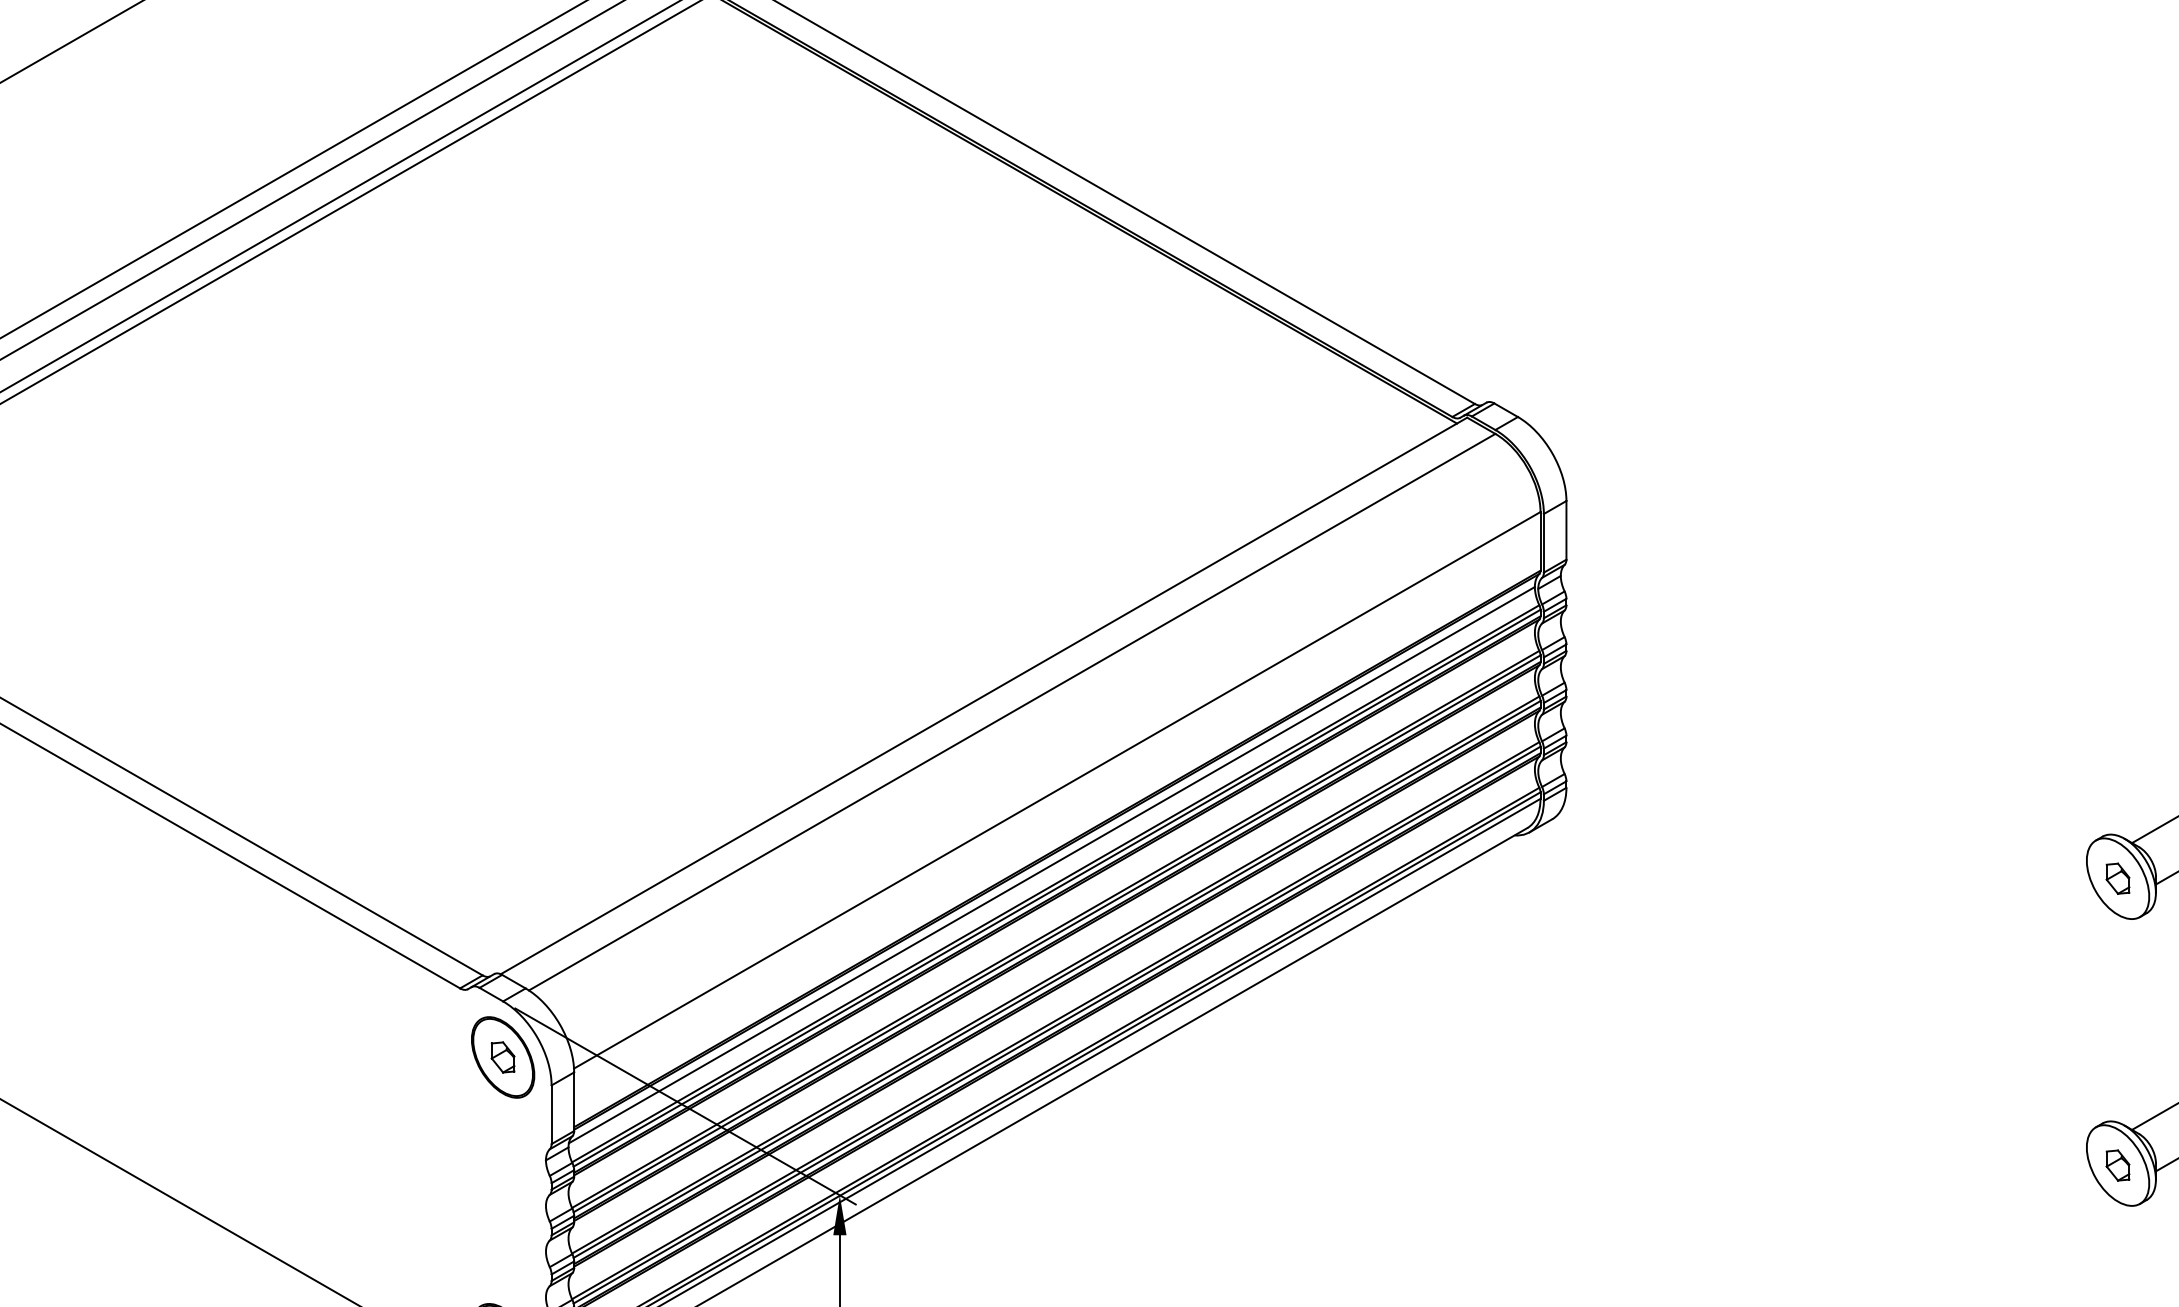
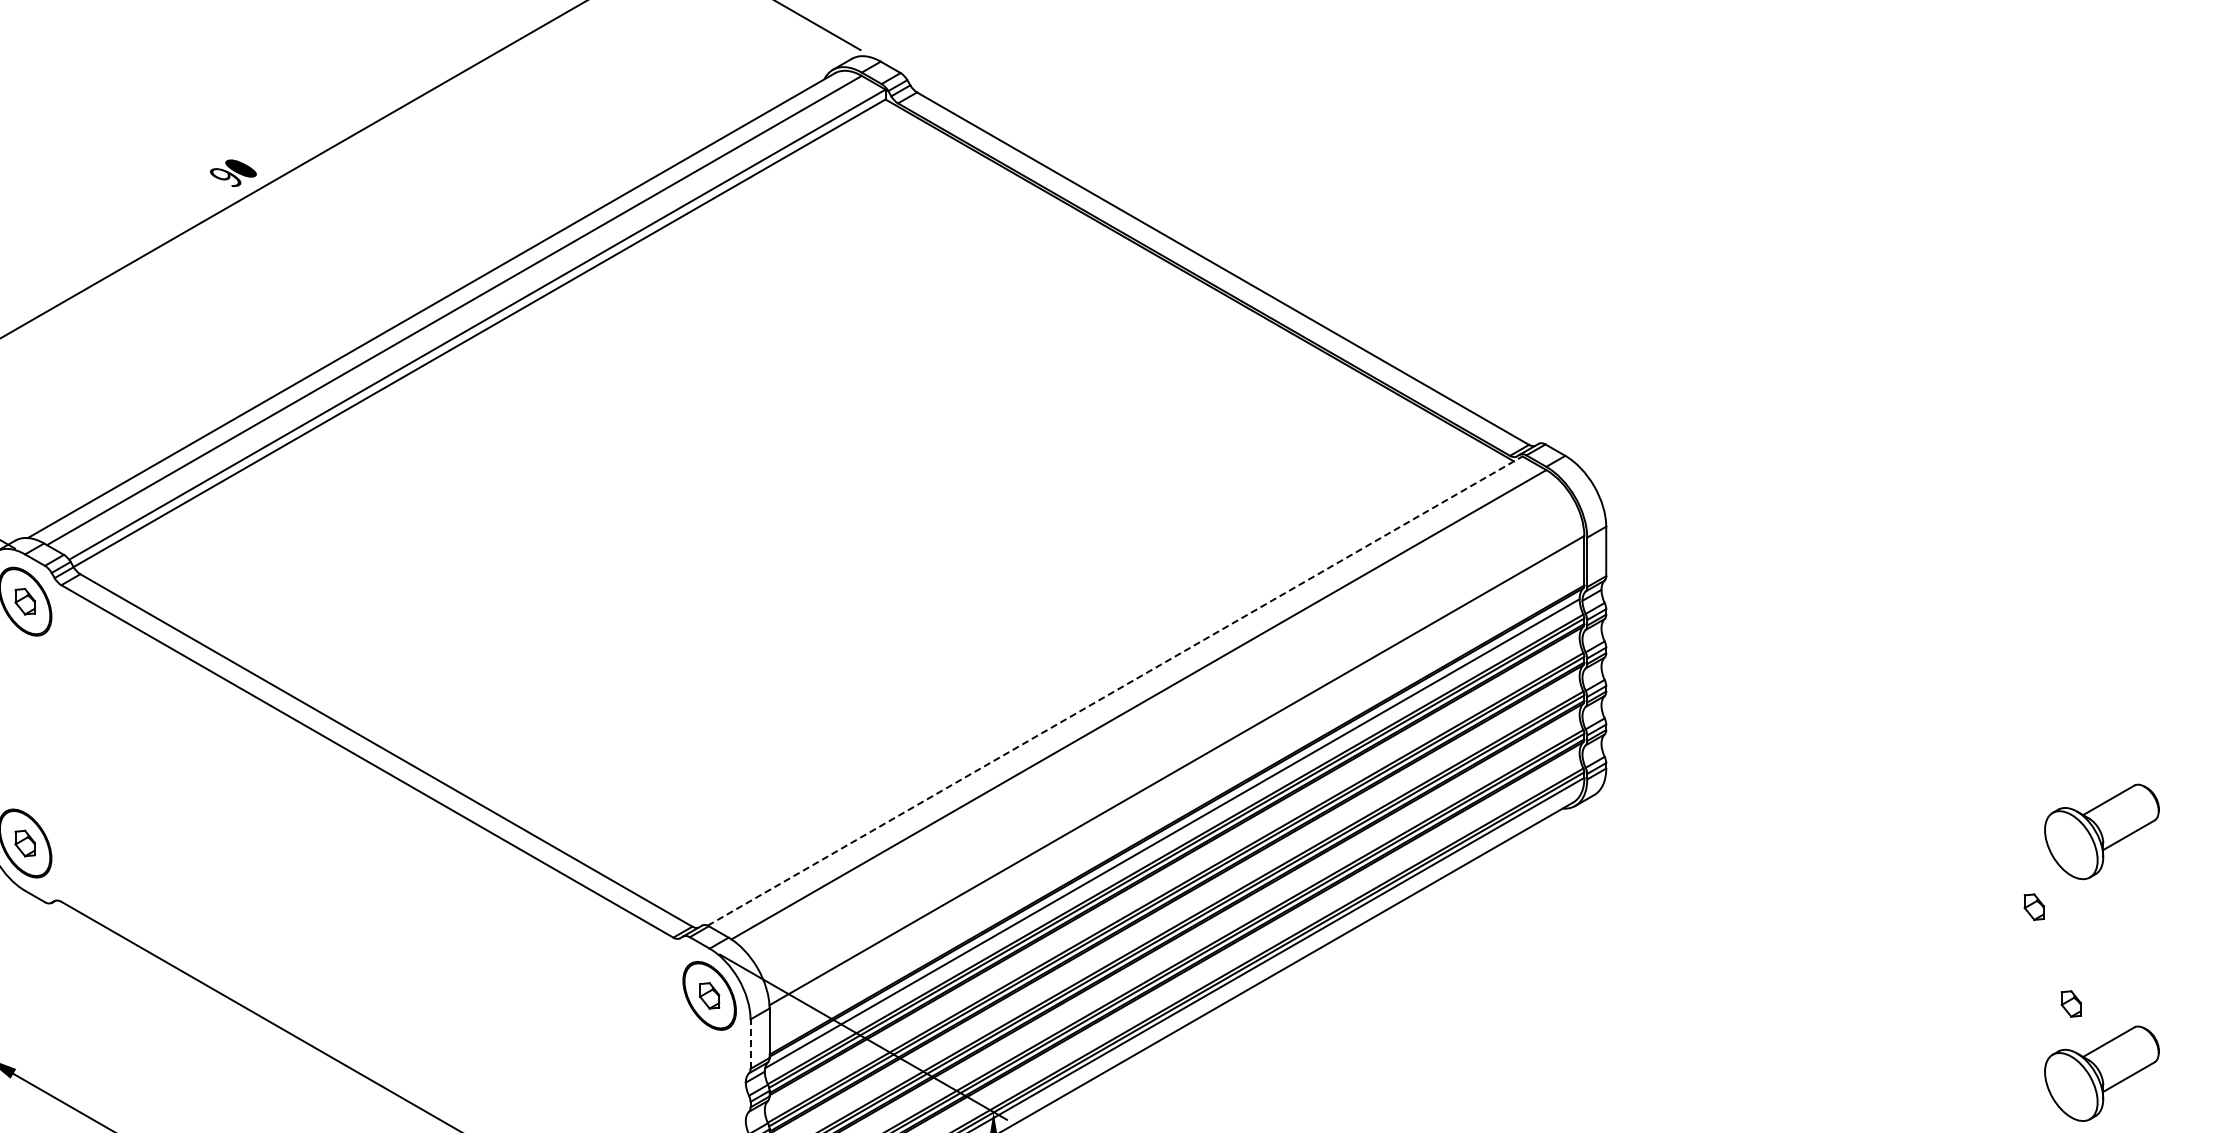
line: (984, 695) -> (1115, 690), solid -> dashed
part: (2117, 877) -> (2033, 906), moved
line: (551, 1115) -> (750, 1044), solid -> dashed
part: (2117, 1164) -> (2070, 1003), moved

